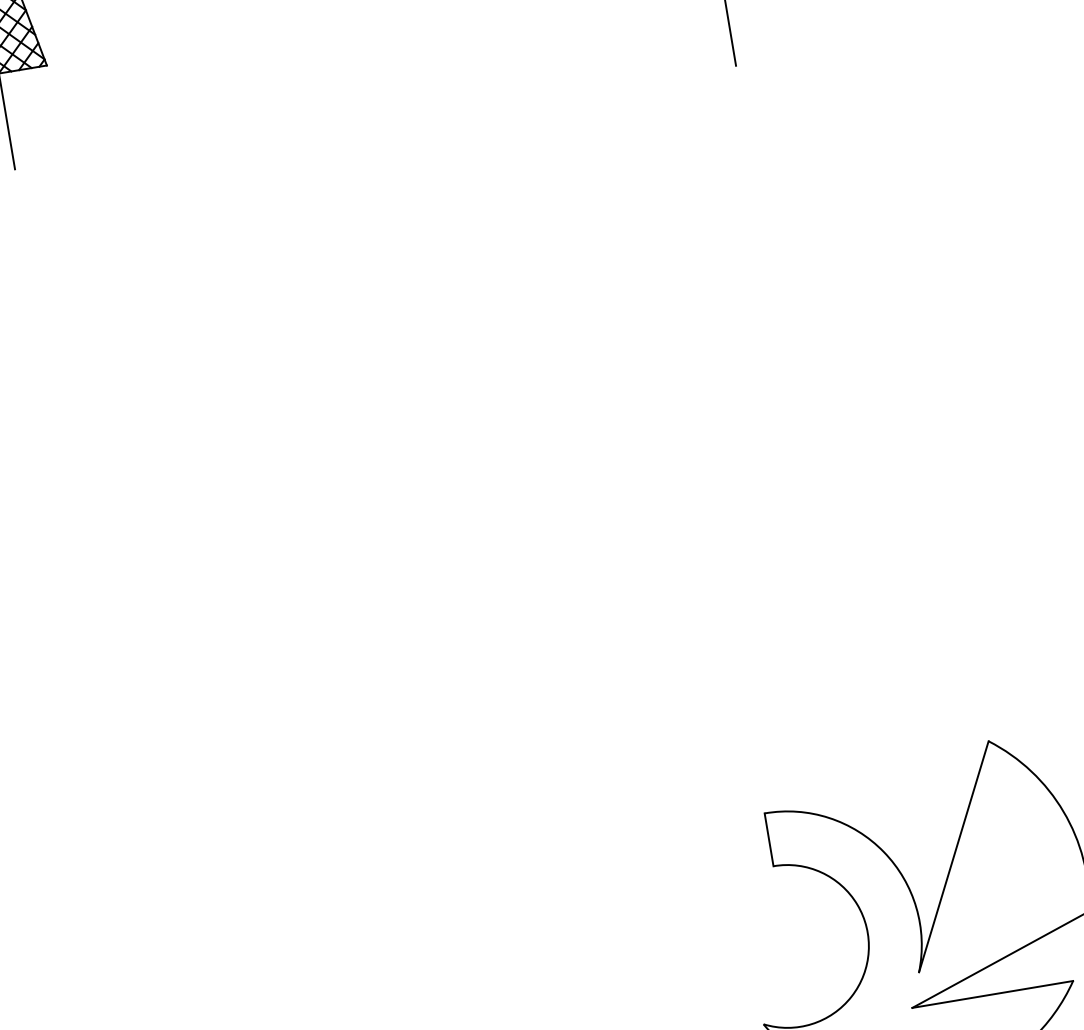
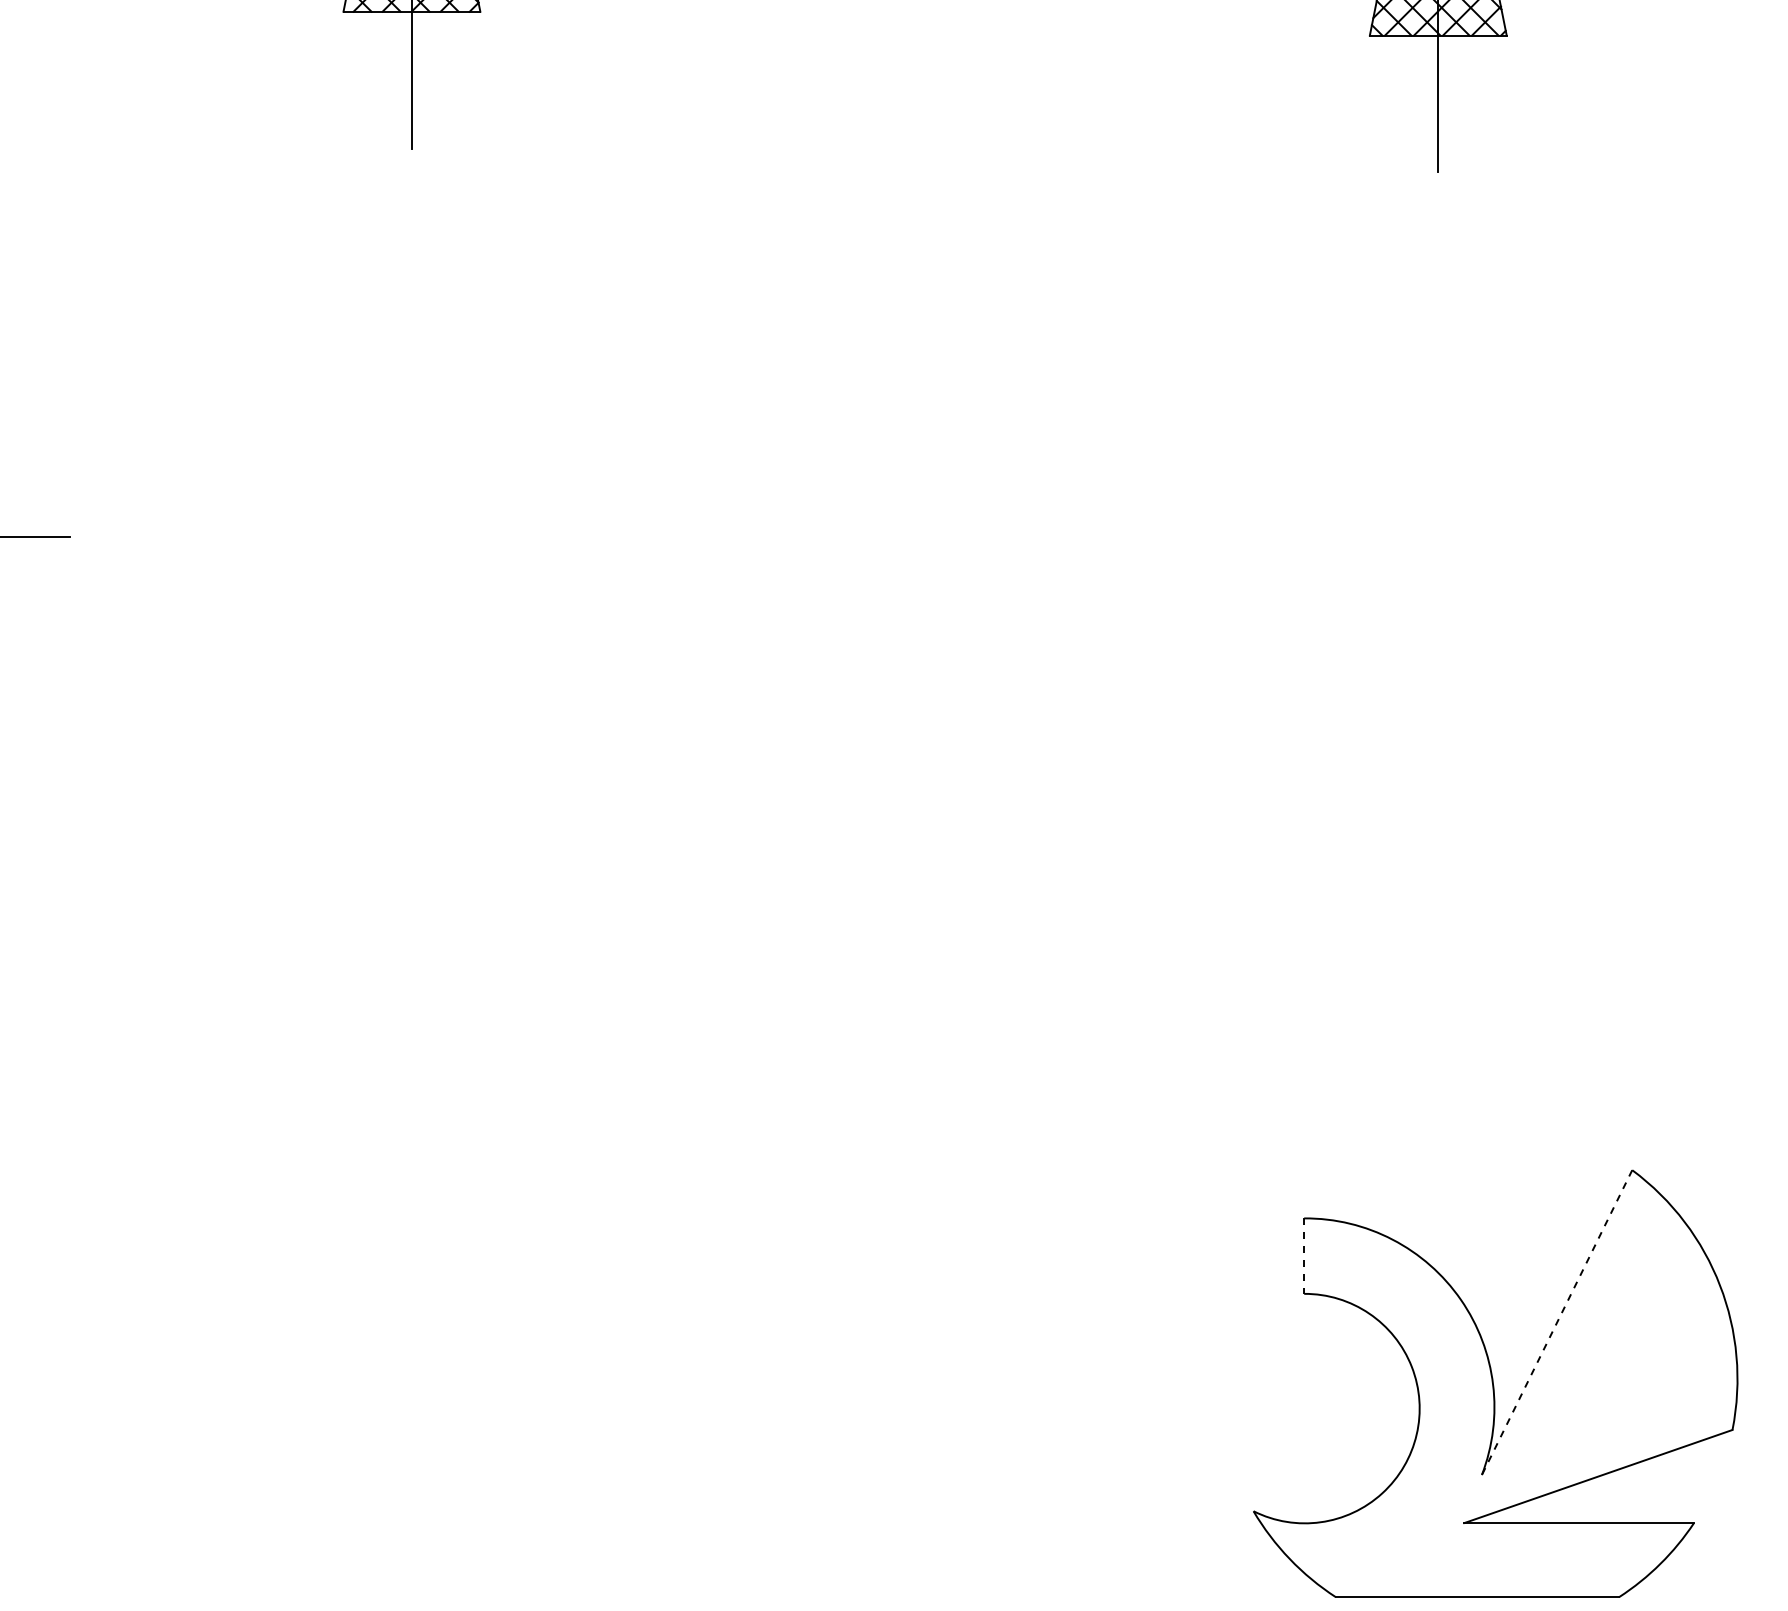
line: (769, 840) -> (1304, 1256), solid -> dashed
line: (953, 857) -> (1556, 1323), solid -> dashed

